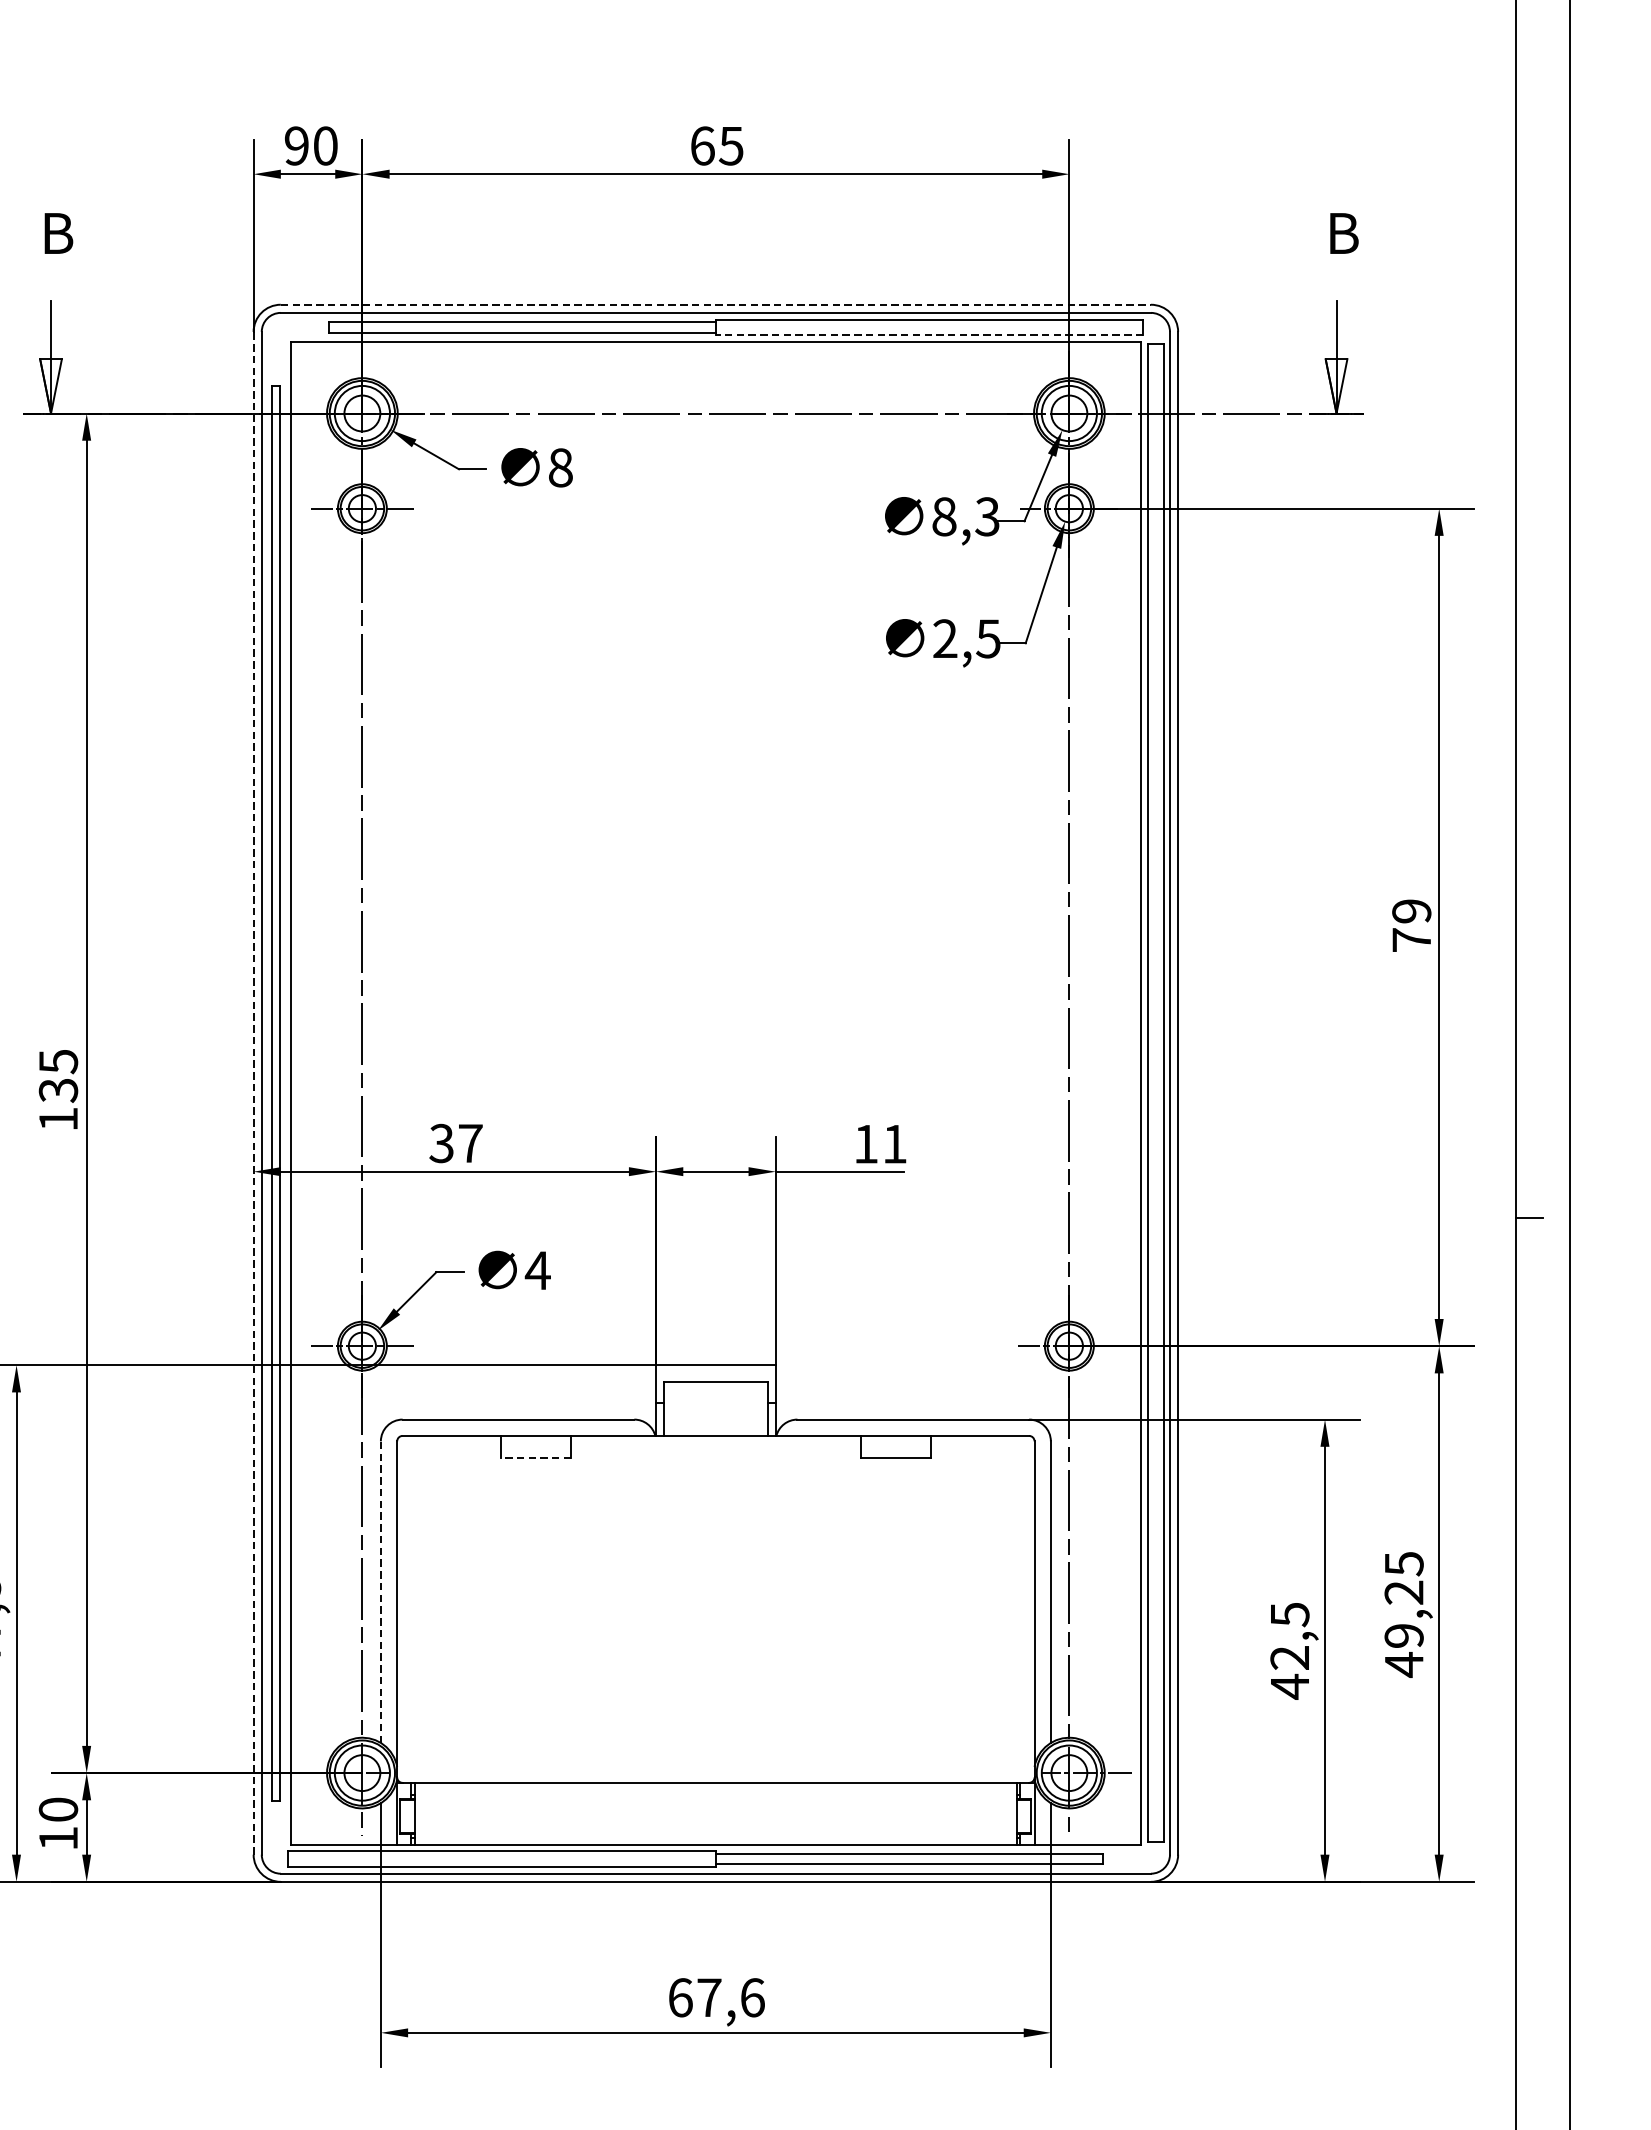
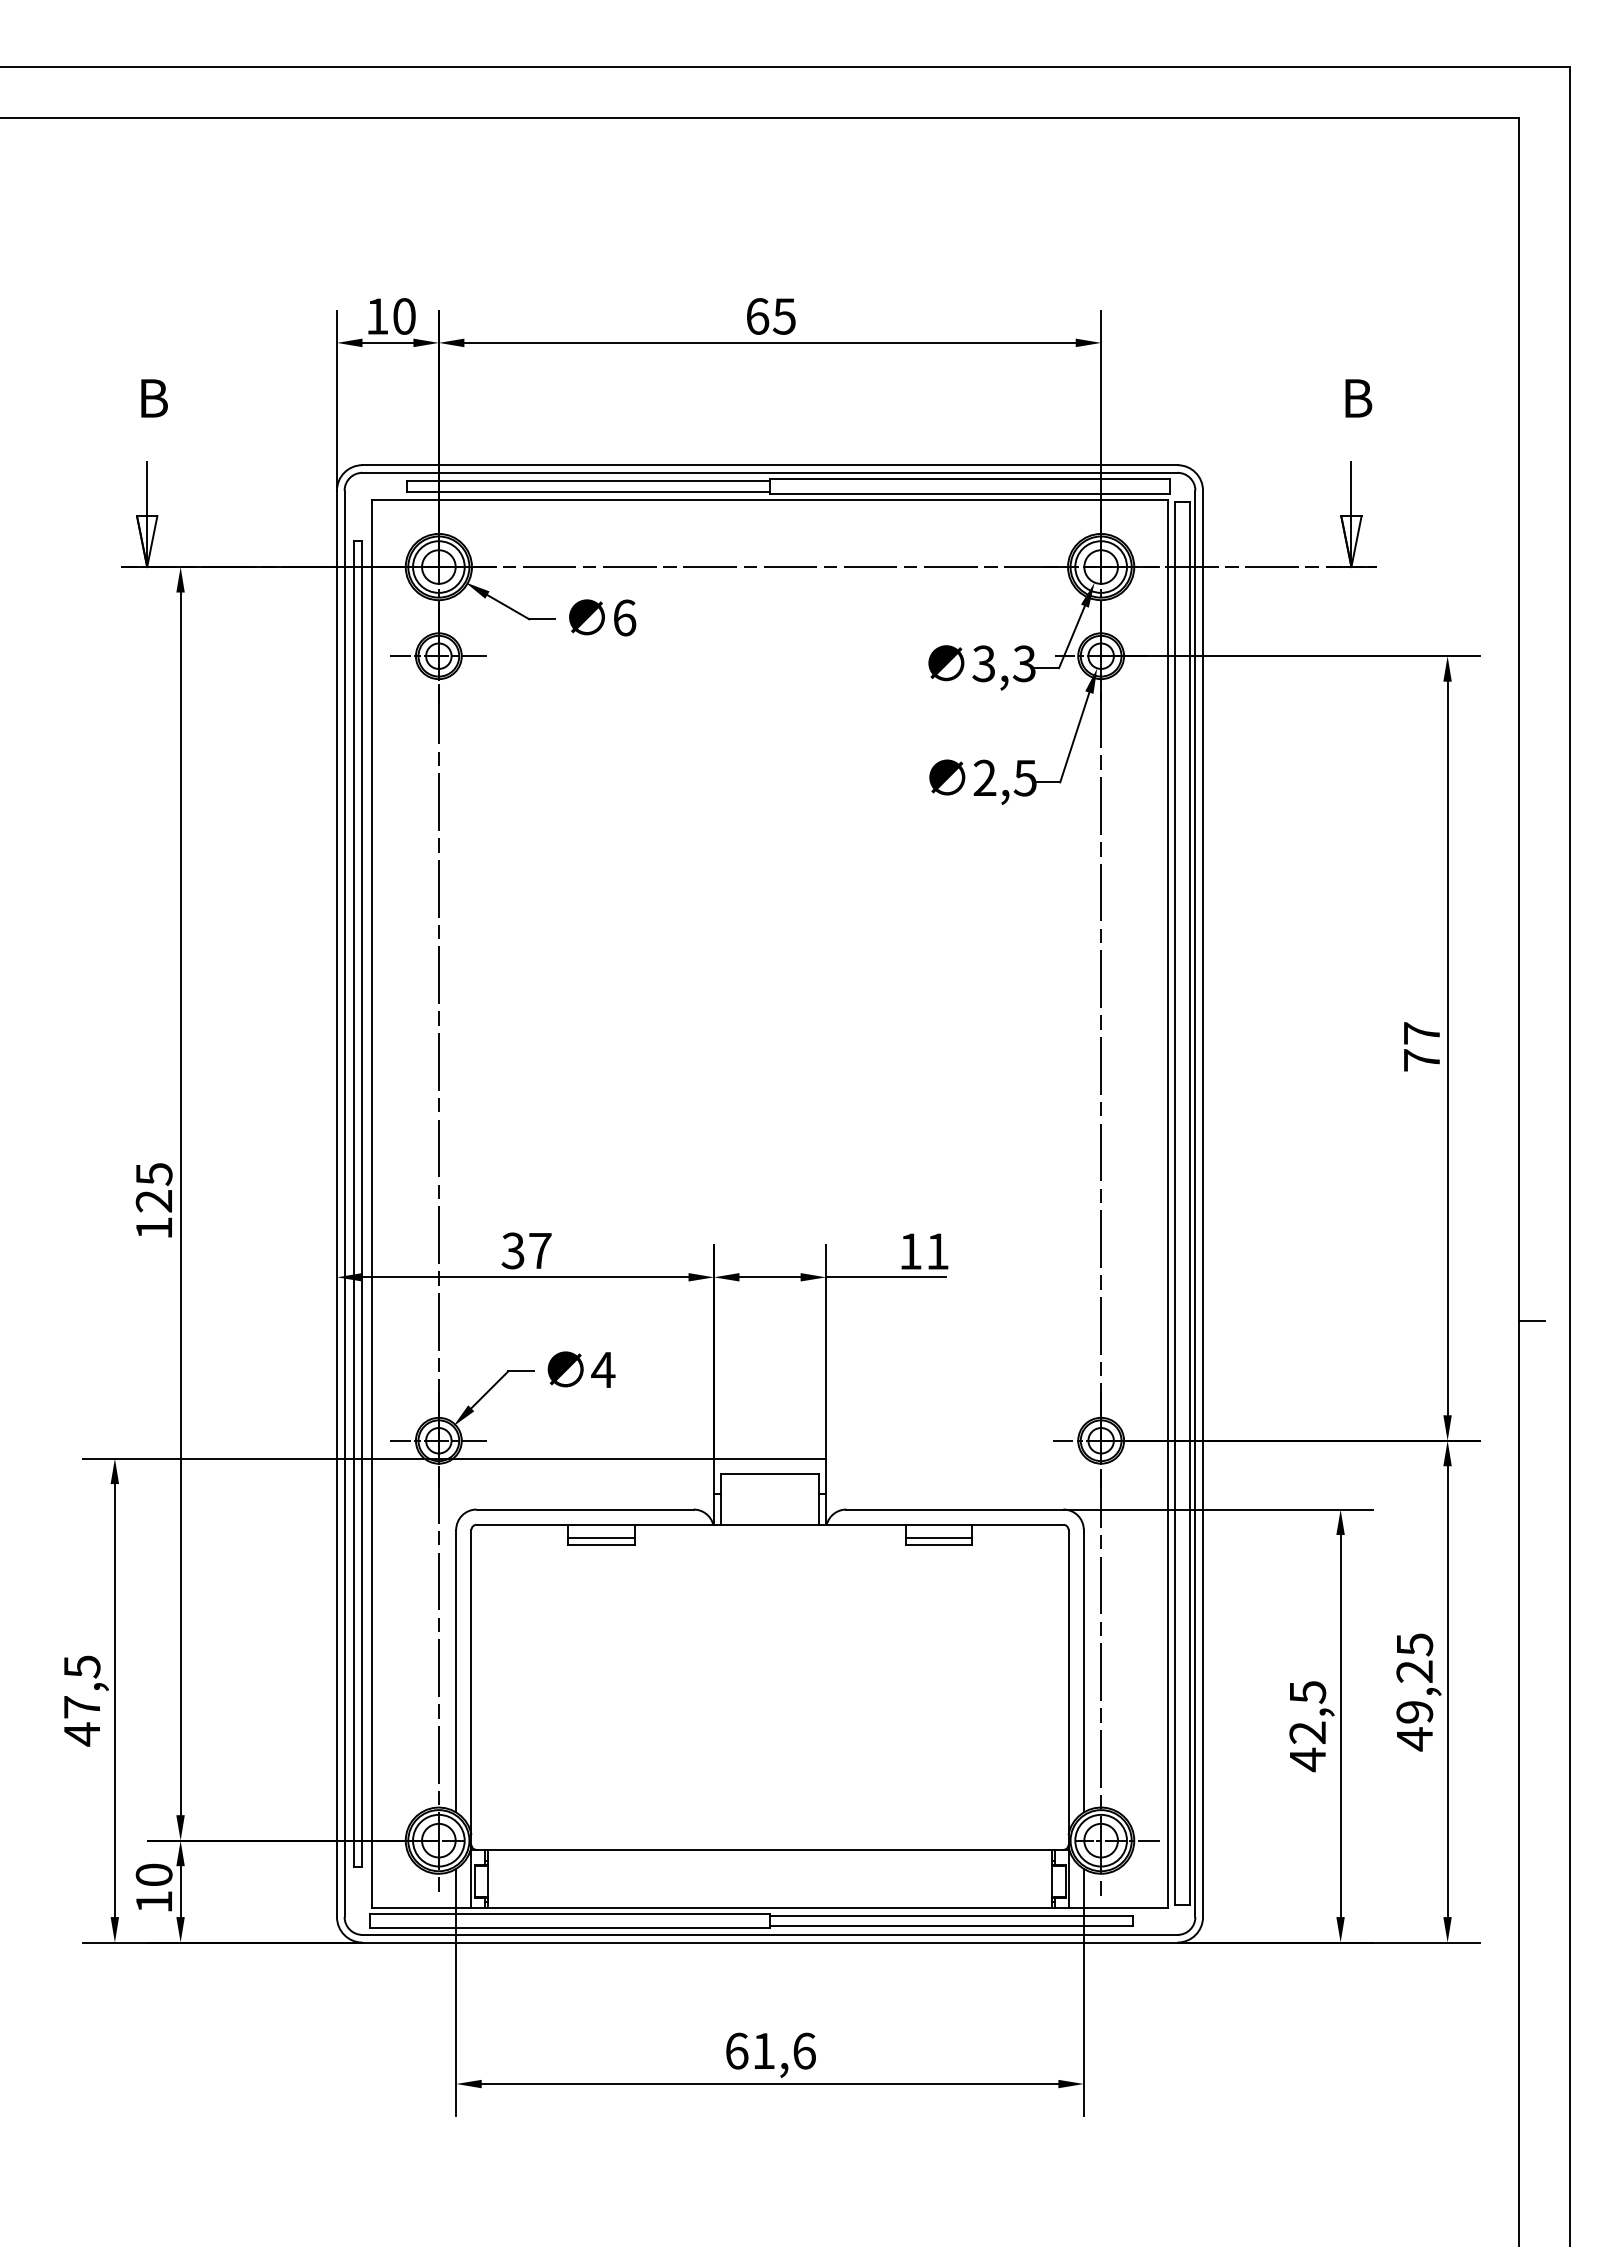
text: (296, 146) -> (377, 316), 90 -> 10
line: (716, 305) -> (770, 465), dashed -> solid
line: (928, 334) -> (969, 493), dashed -> solid
text: (560, 467) -> (624, 617), 8 -> 6
text: (943, 516) -> (983, 663), 8,3 -> 3,3
text: (1411, 911) -> (1421, 1033), 79 -> 77
text: (58, 1090) -> (154, 1201), 135 -> 125
line: (253, 1092) -> (336, 1203), dashed -> solid
line: (535, 1450) -> (601, 1538), added
line: (895, 1450) -> (938, 1538), added
line: (534, 1457) -> (600, 1545), dashed -> solid
line: (381, 1591) -> (456, 1670), dashed -> solid
text: (709, 1997) -> (764, 2050), 67,6 -> 61,6

